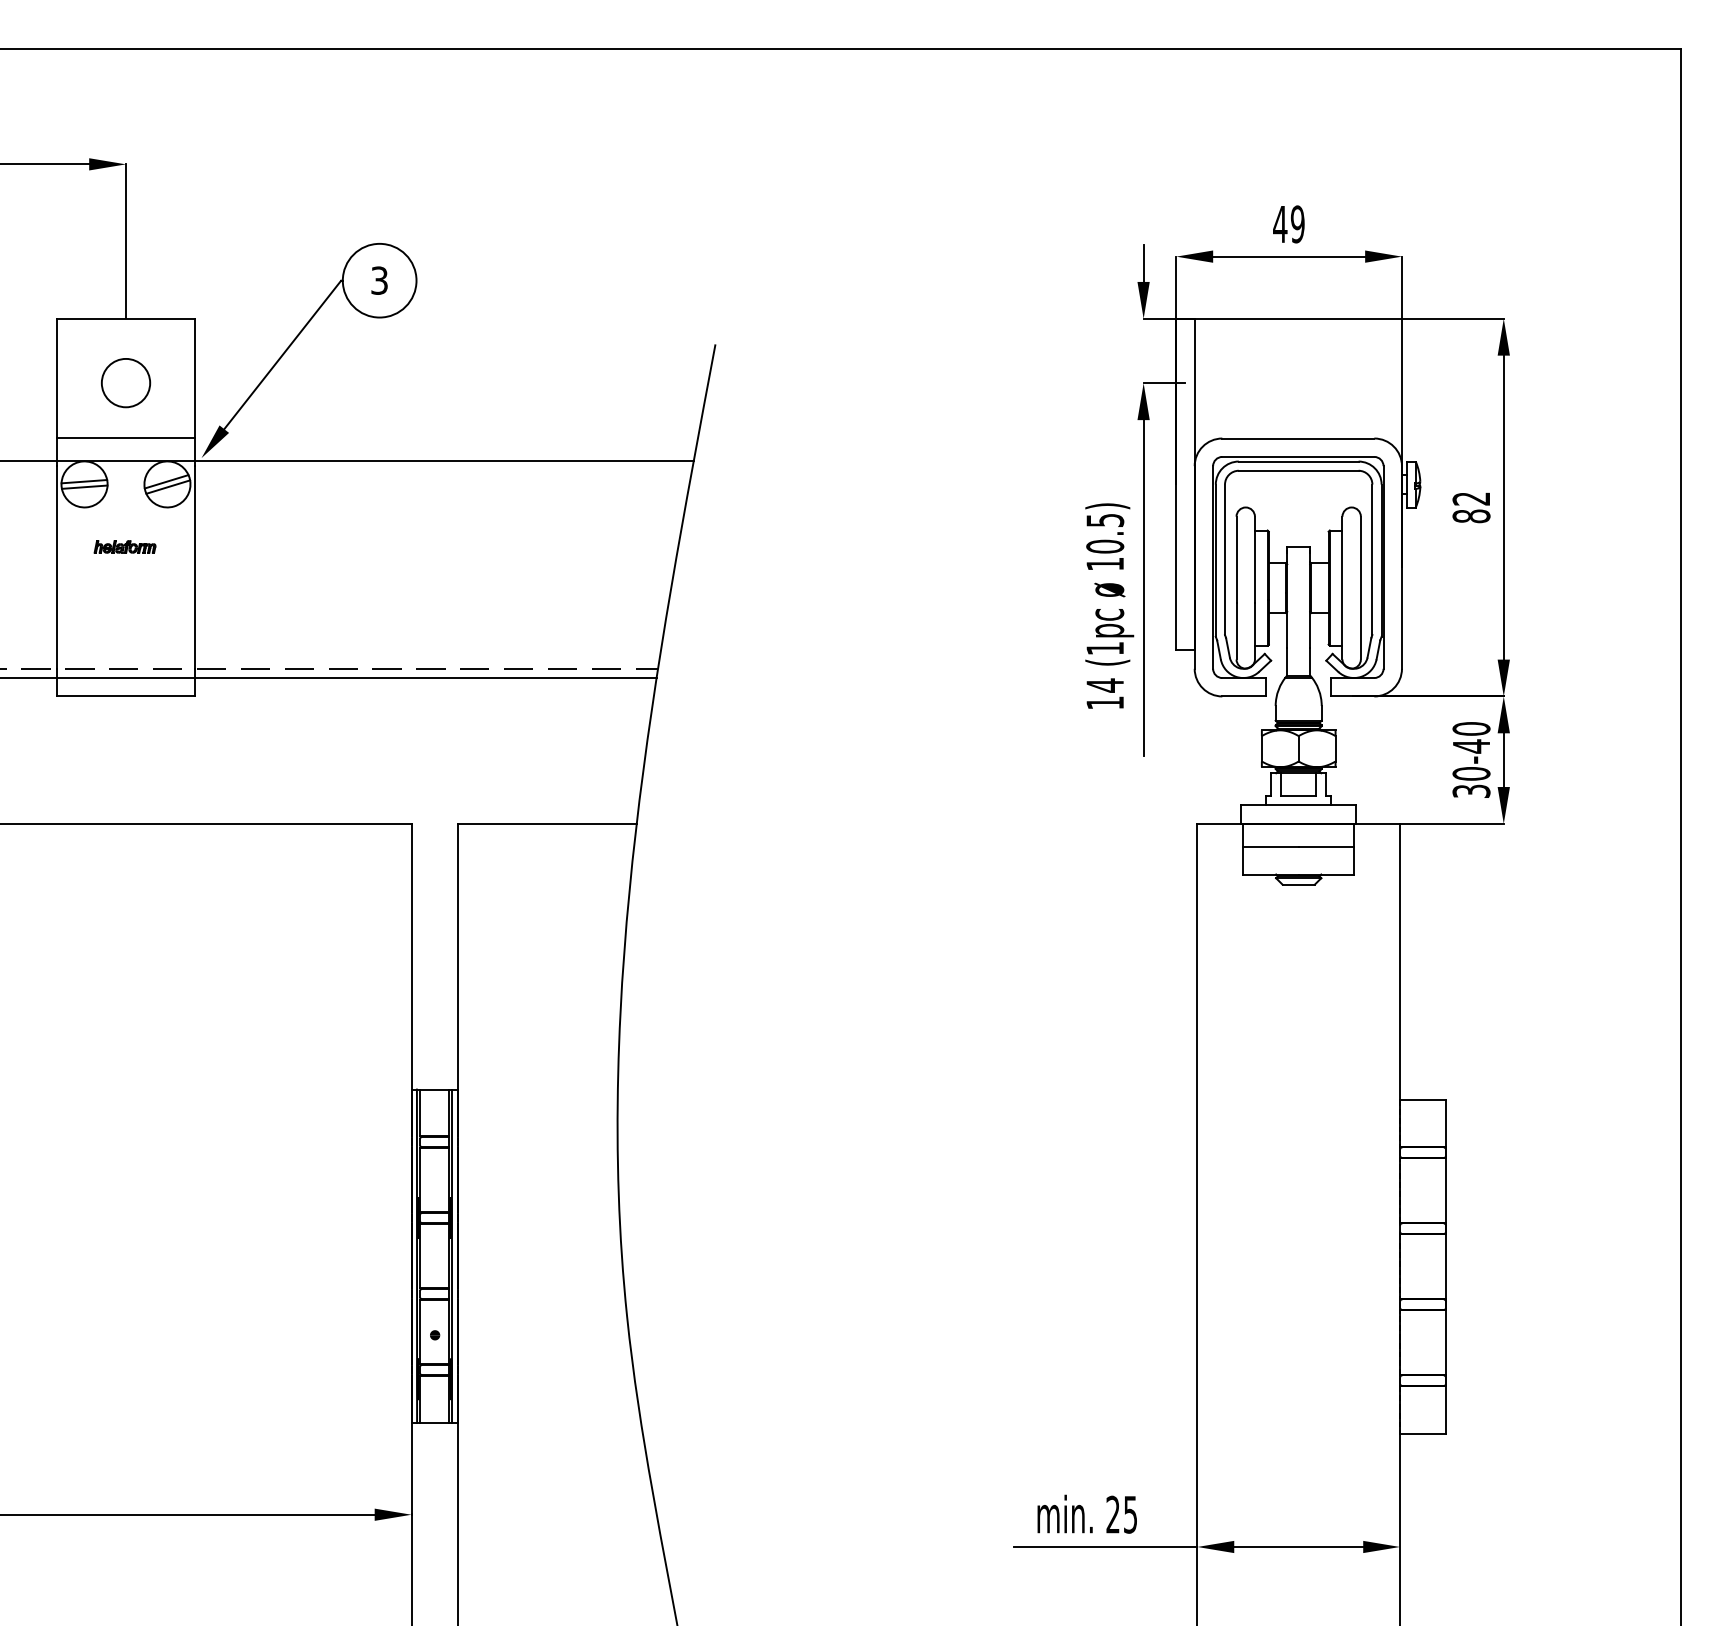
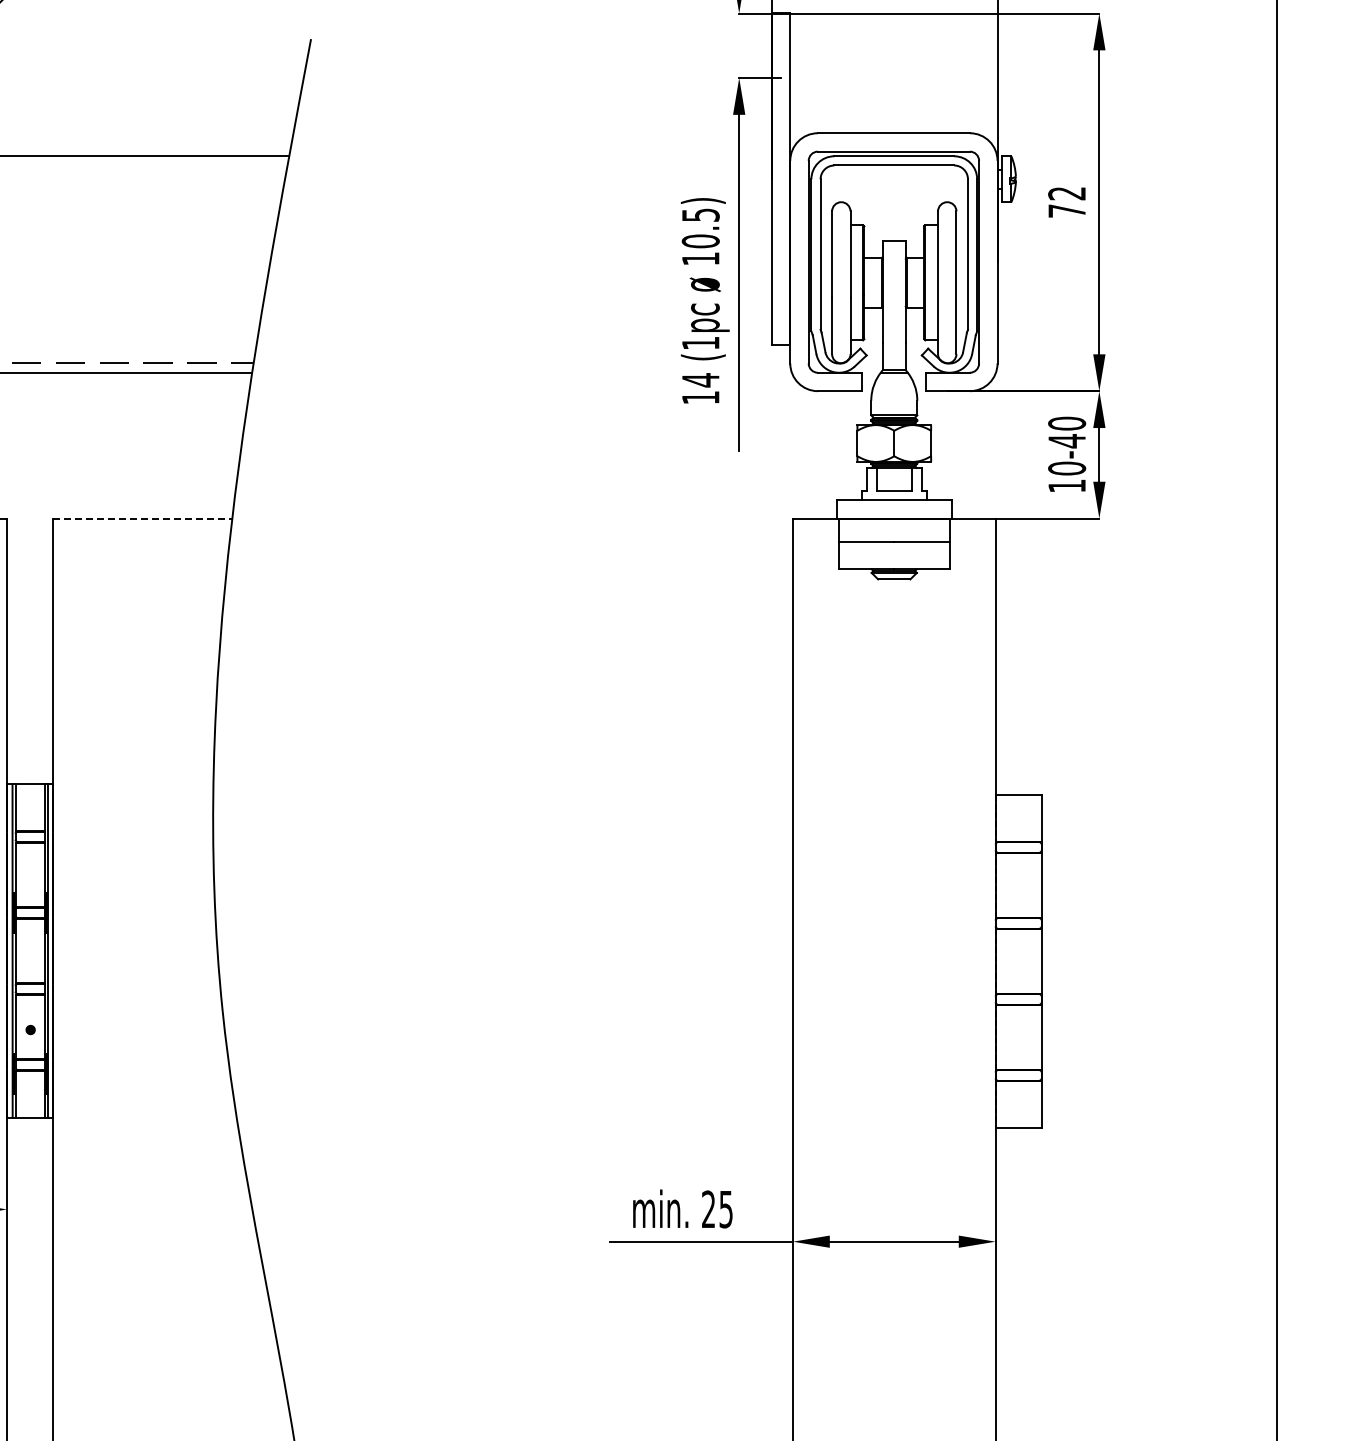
text: (1471, 516) -> (1067, 211), 82 -> 72
text: (1471, 790) -> (1067, 485), 30-40 -> 10-40
line: (547, 823) -> (143, 518), solid -> dashed

